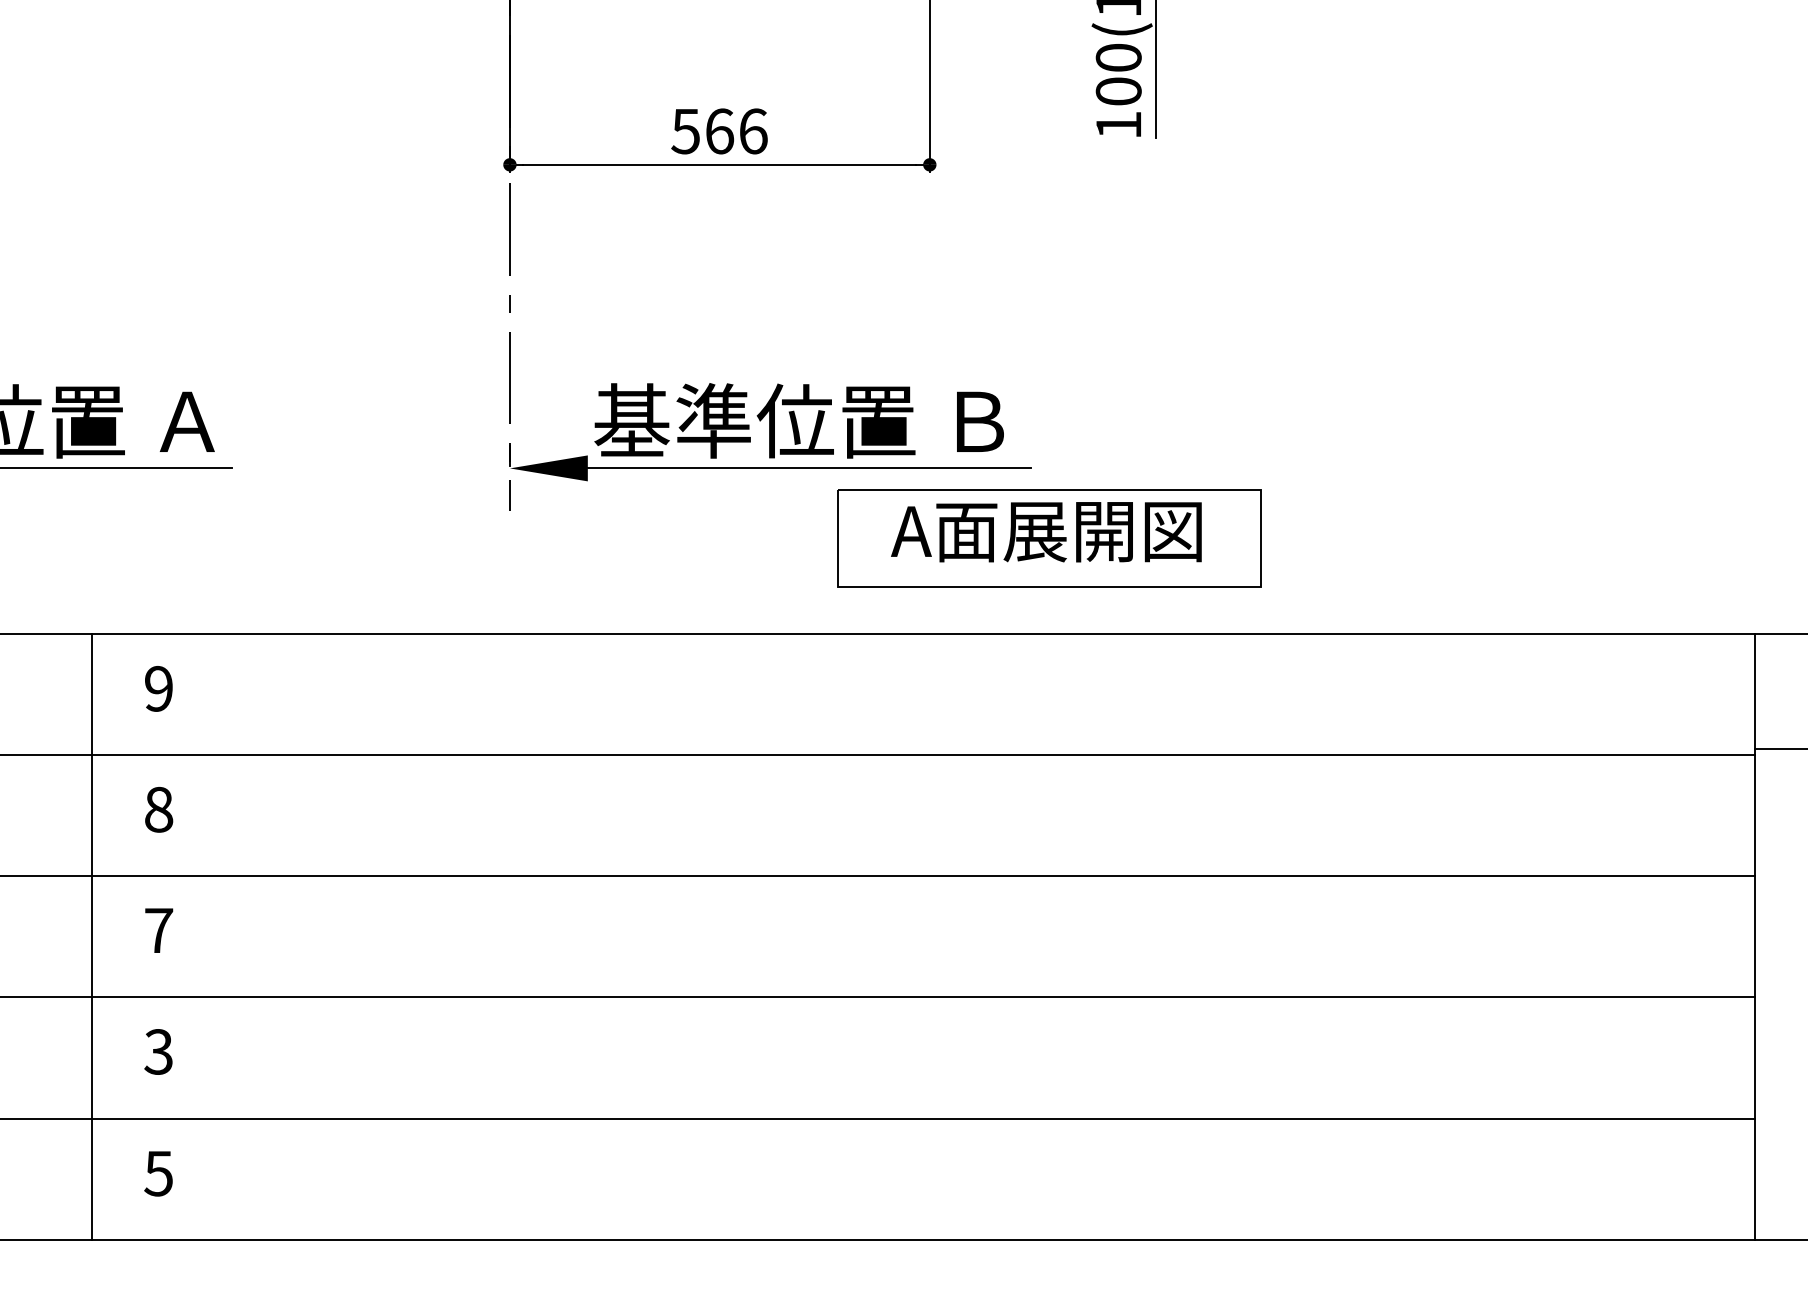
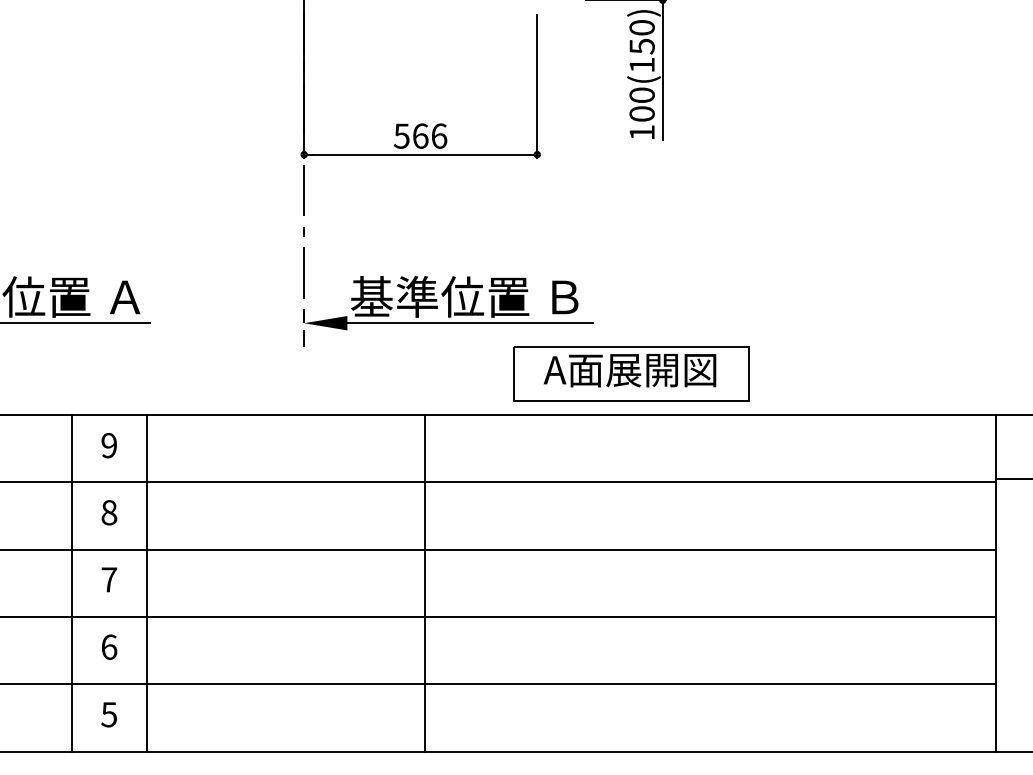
part: (1049, 537) -> (631, 373), moved
line: (225, 937) -> (146, 583), added
line: (726, 937) -> (424, 583), added
text: (159, 1050) -> (109, 646), 3 -> 6

